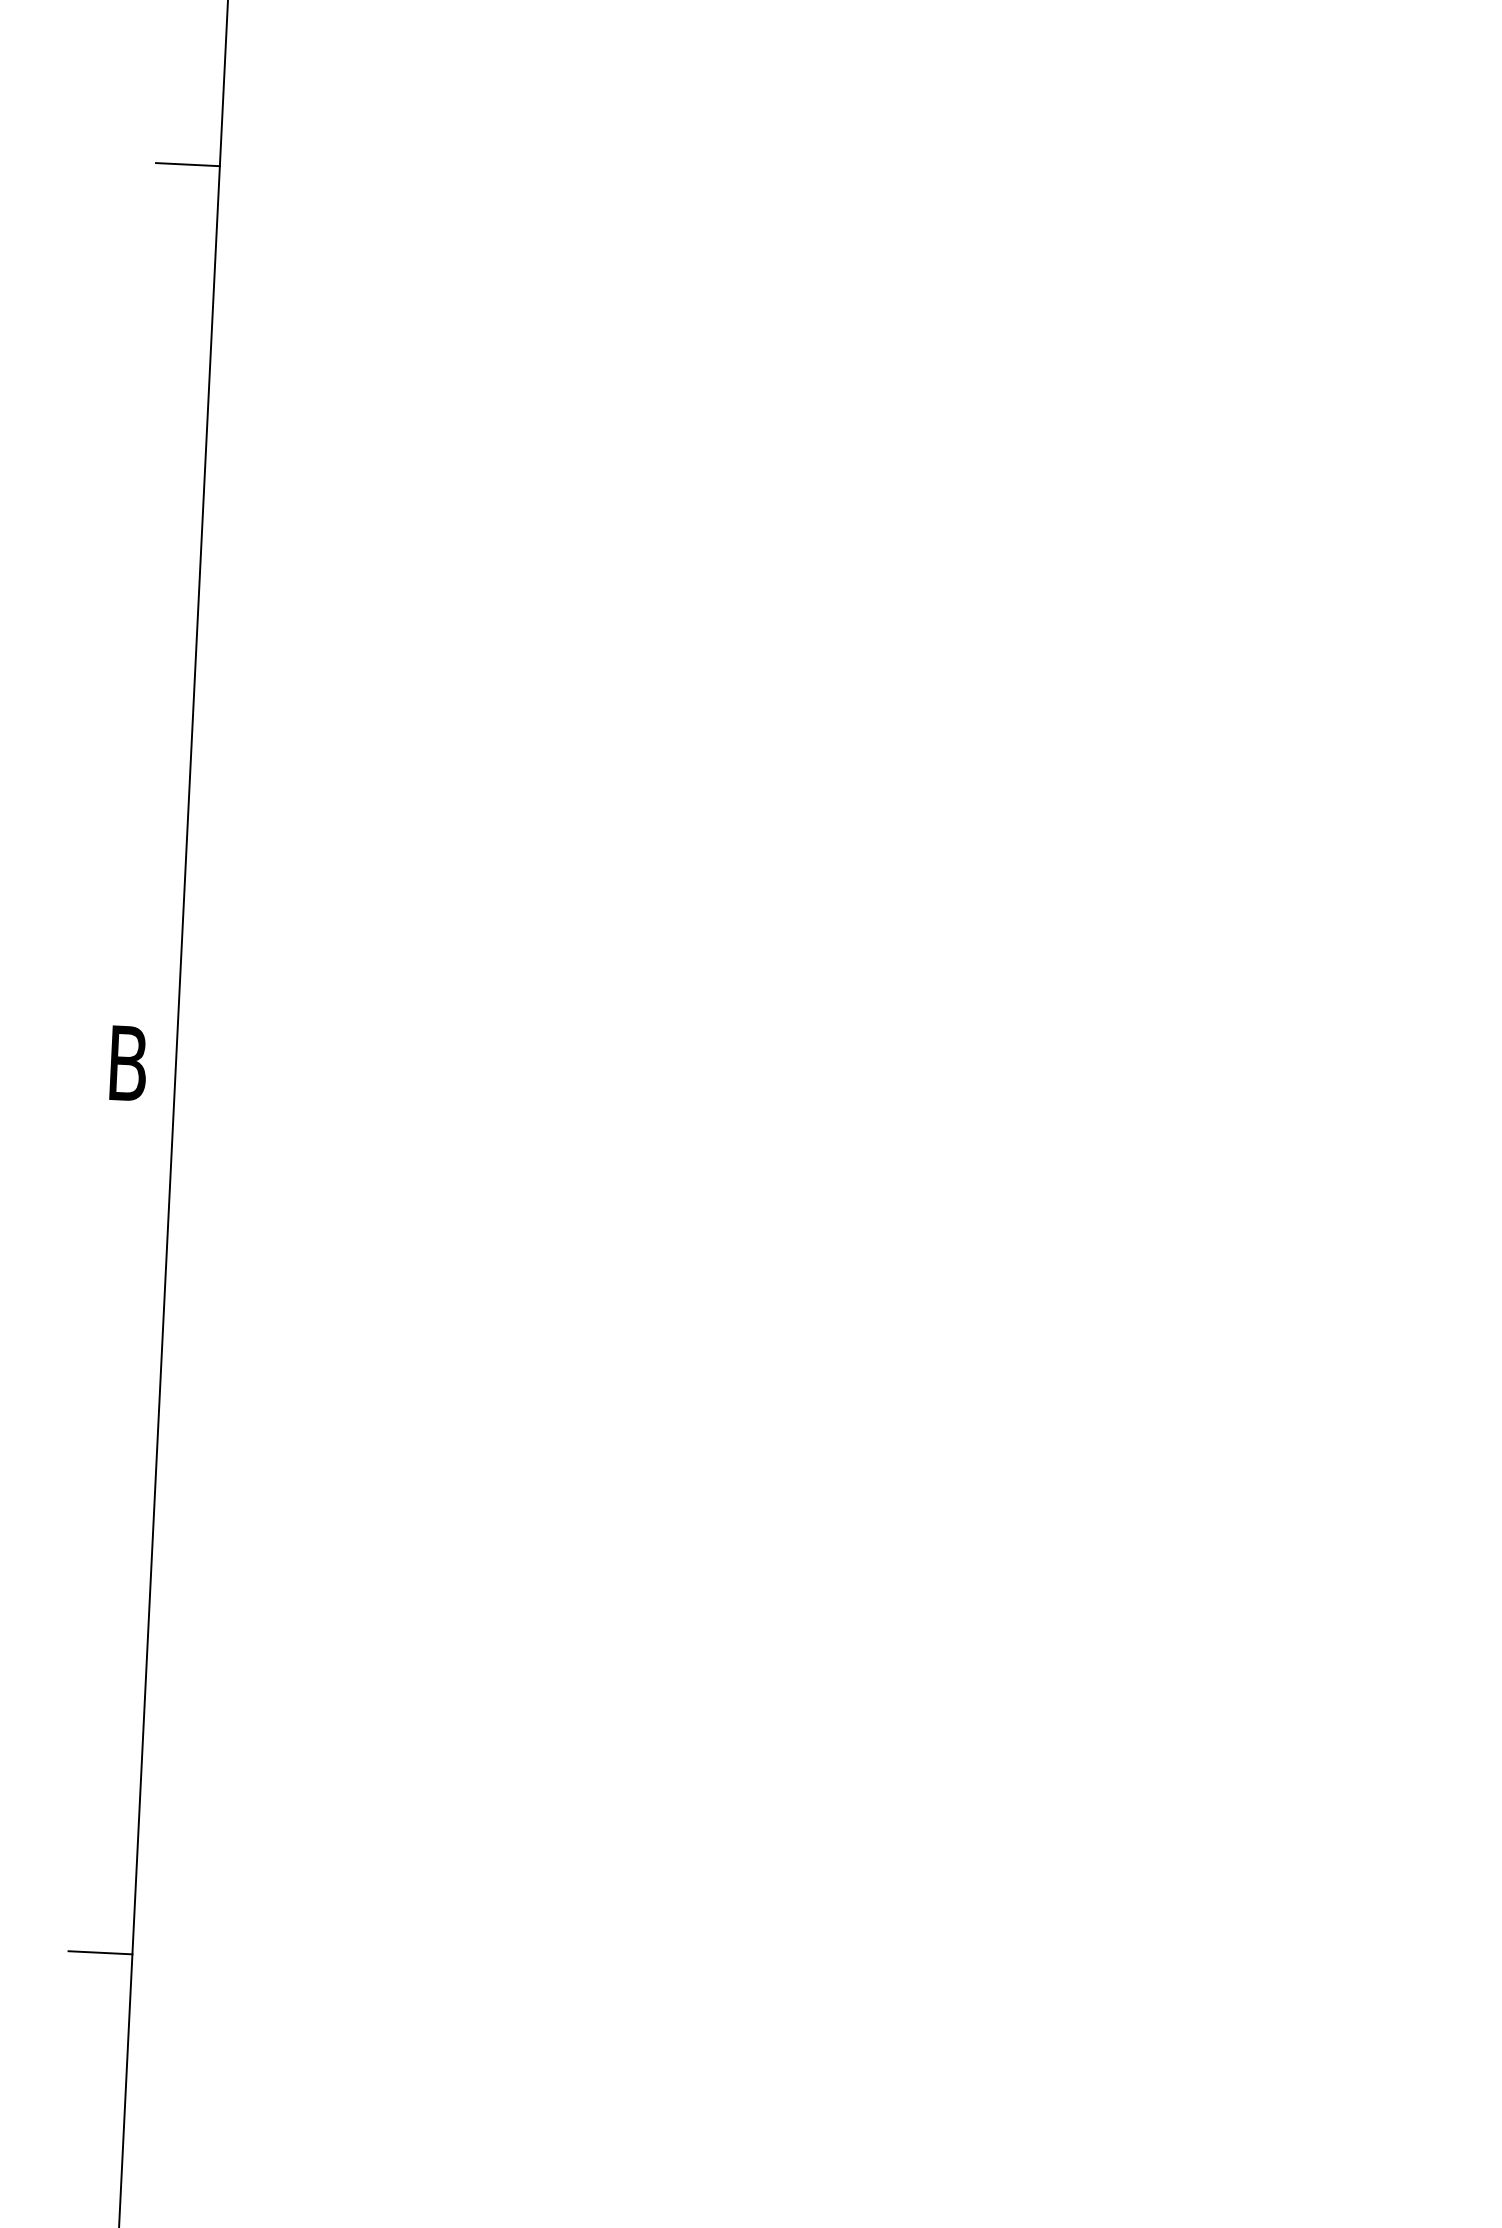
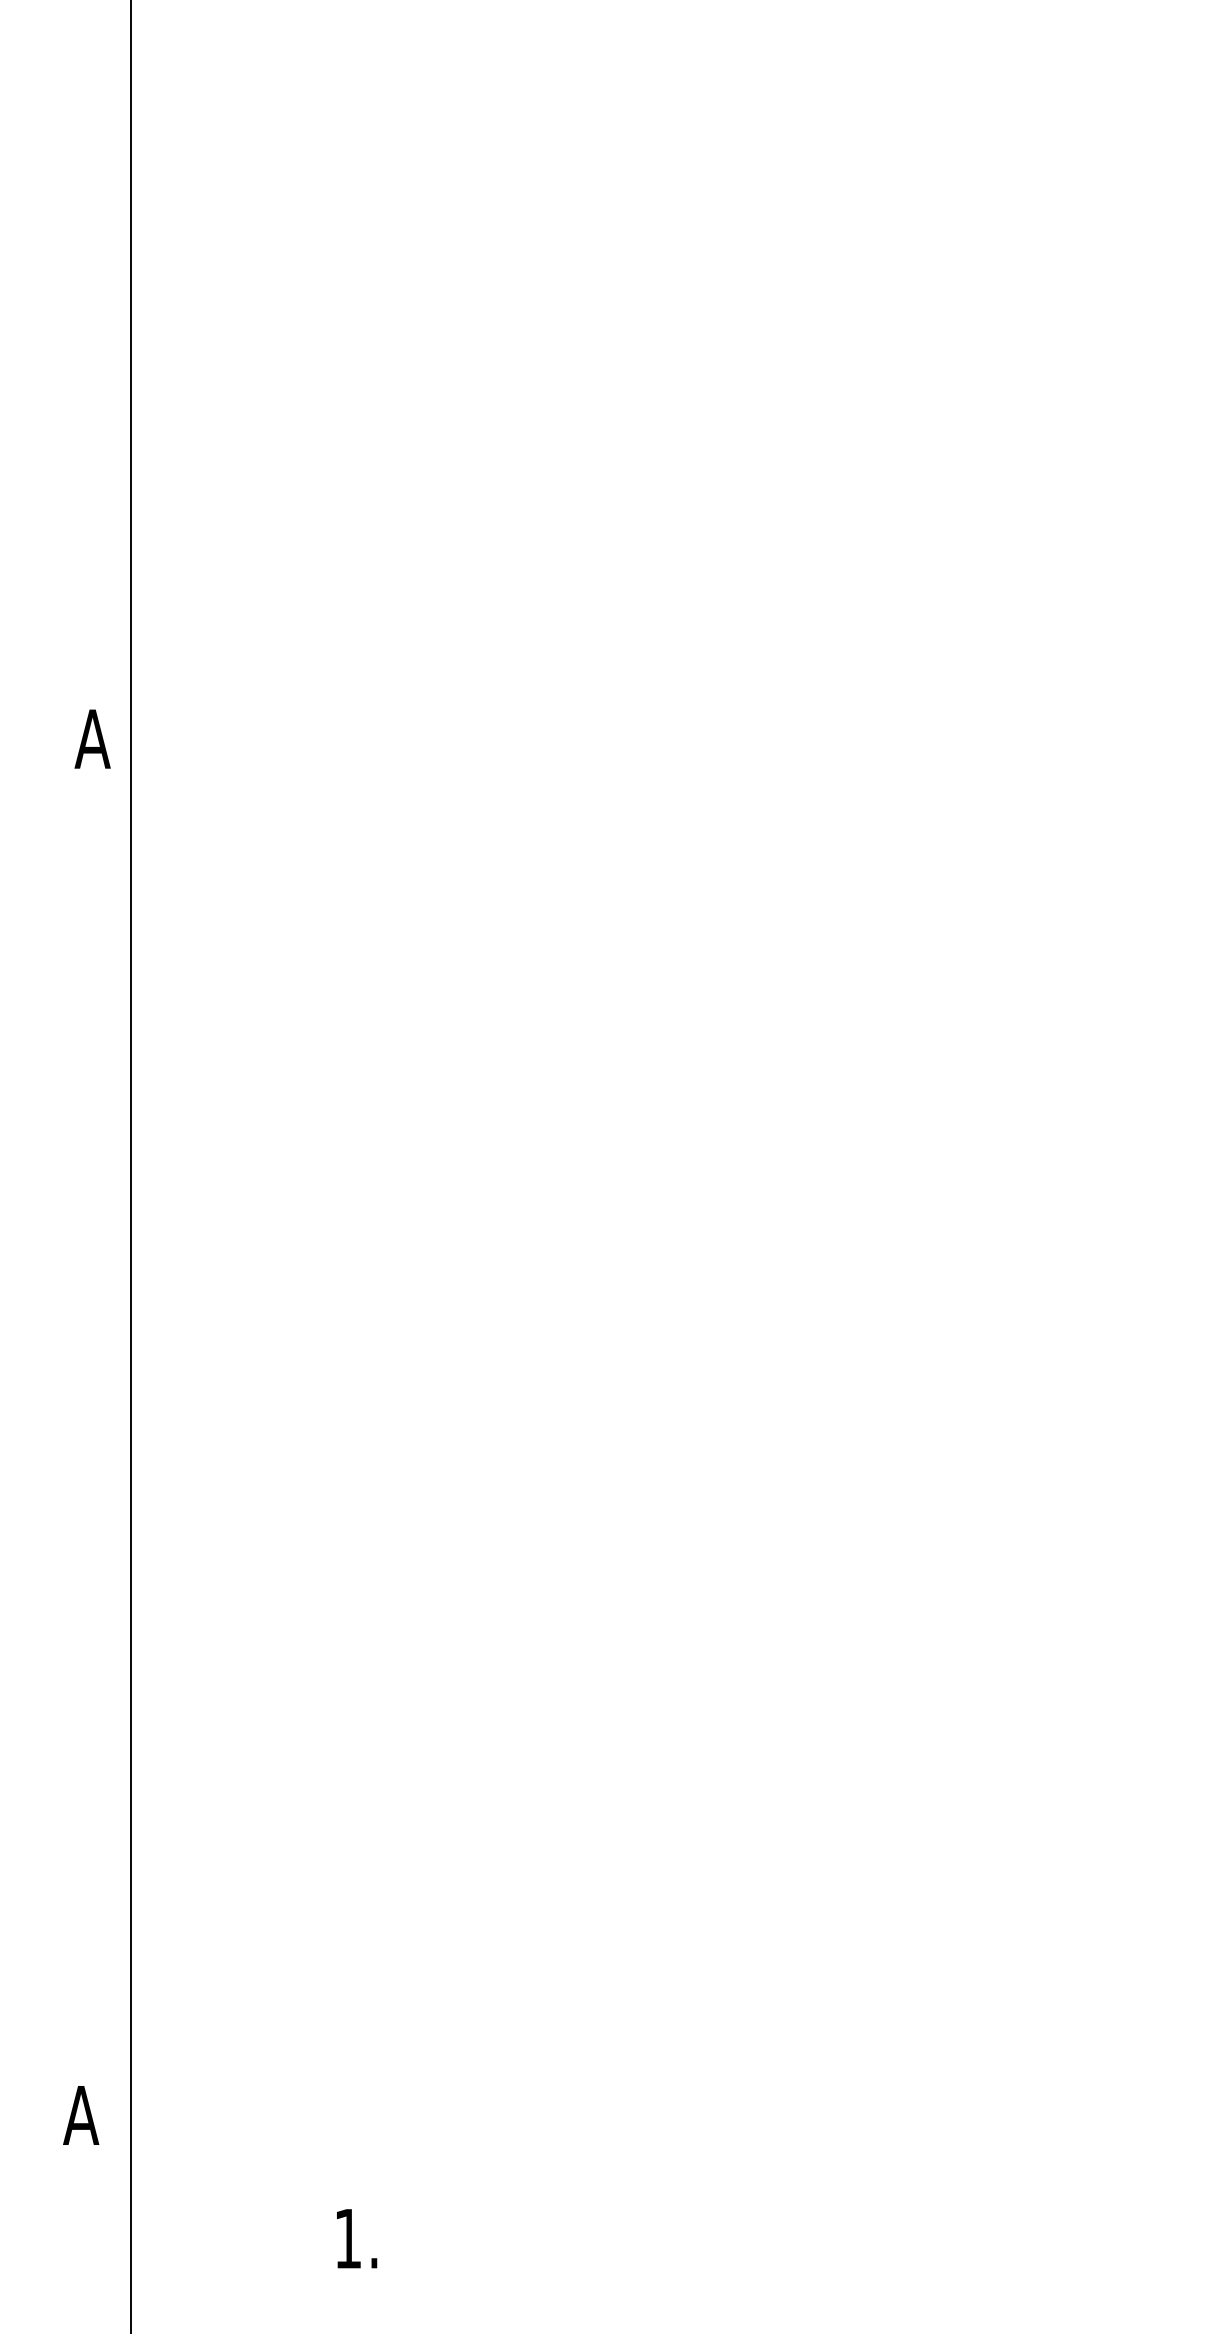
line: (187, 164) -> (105, 25), removed
text: (127, 1062) -> (92, 738), B -> A
line: (100, 1952) -> (105, 1443), removed

